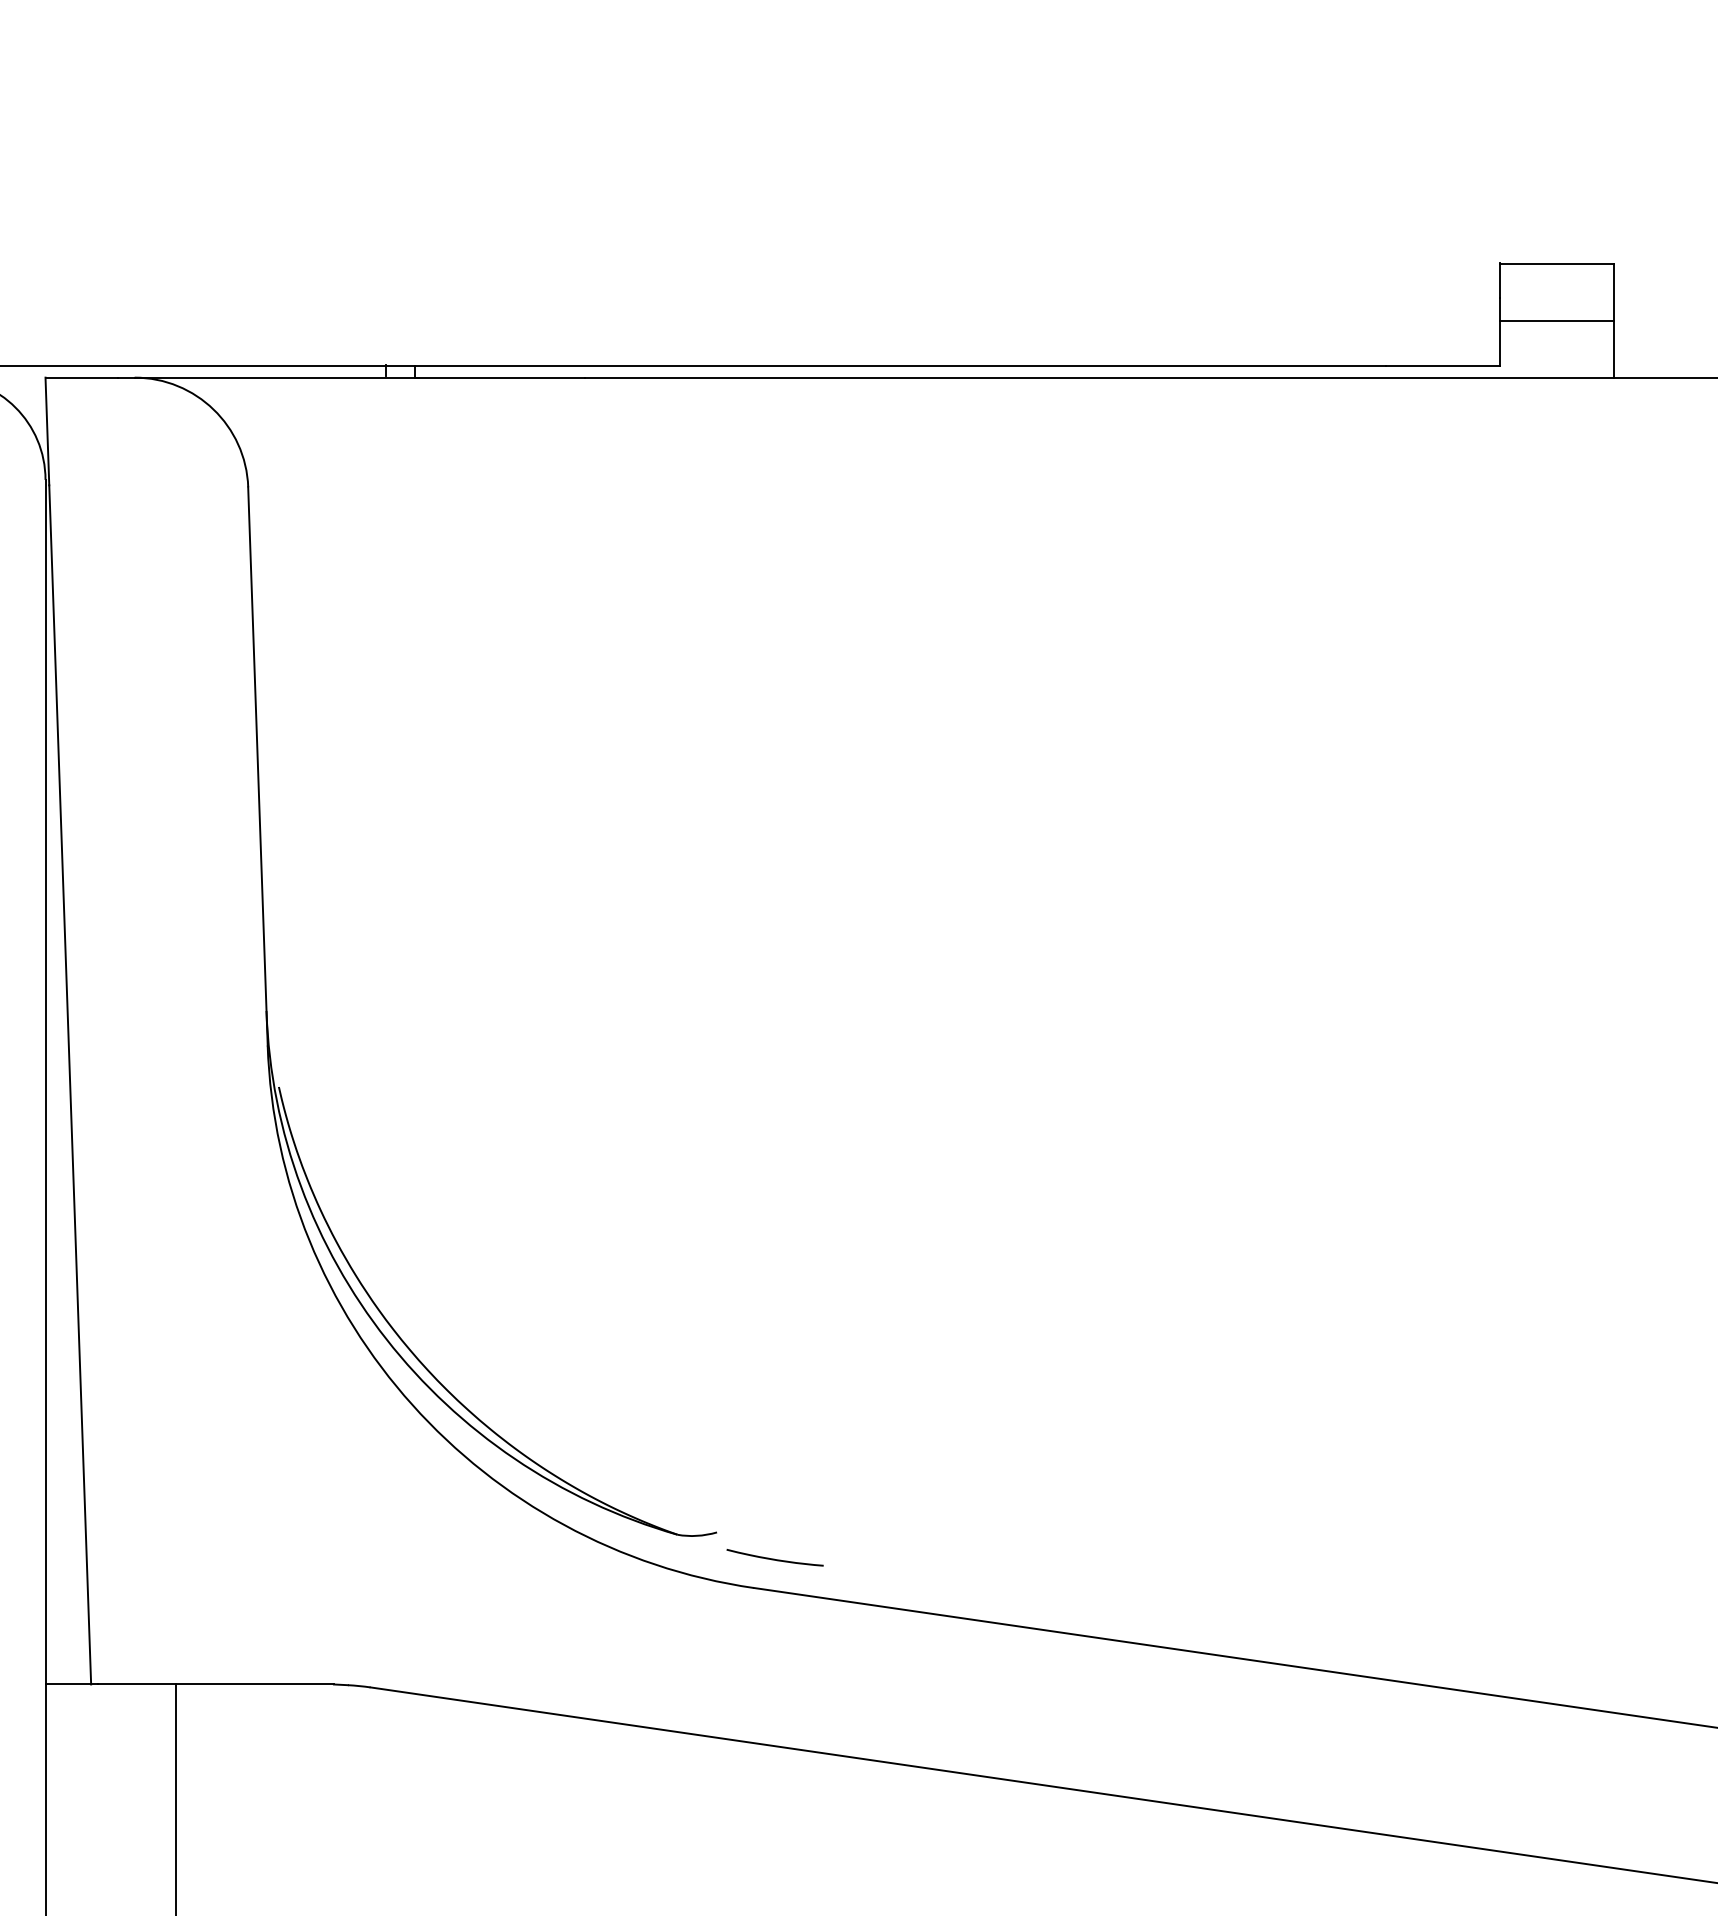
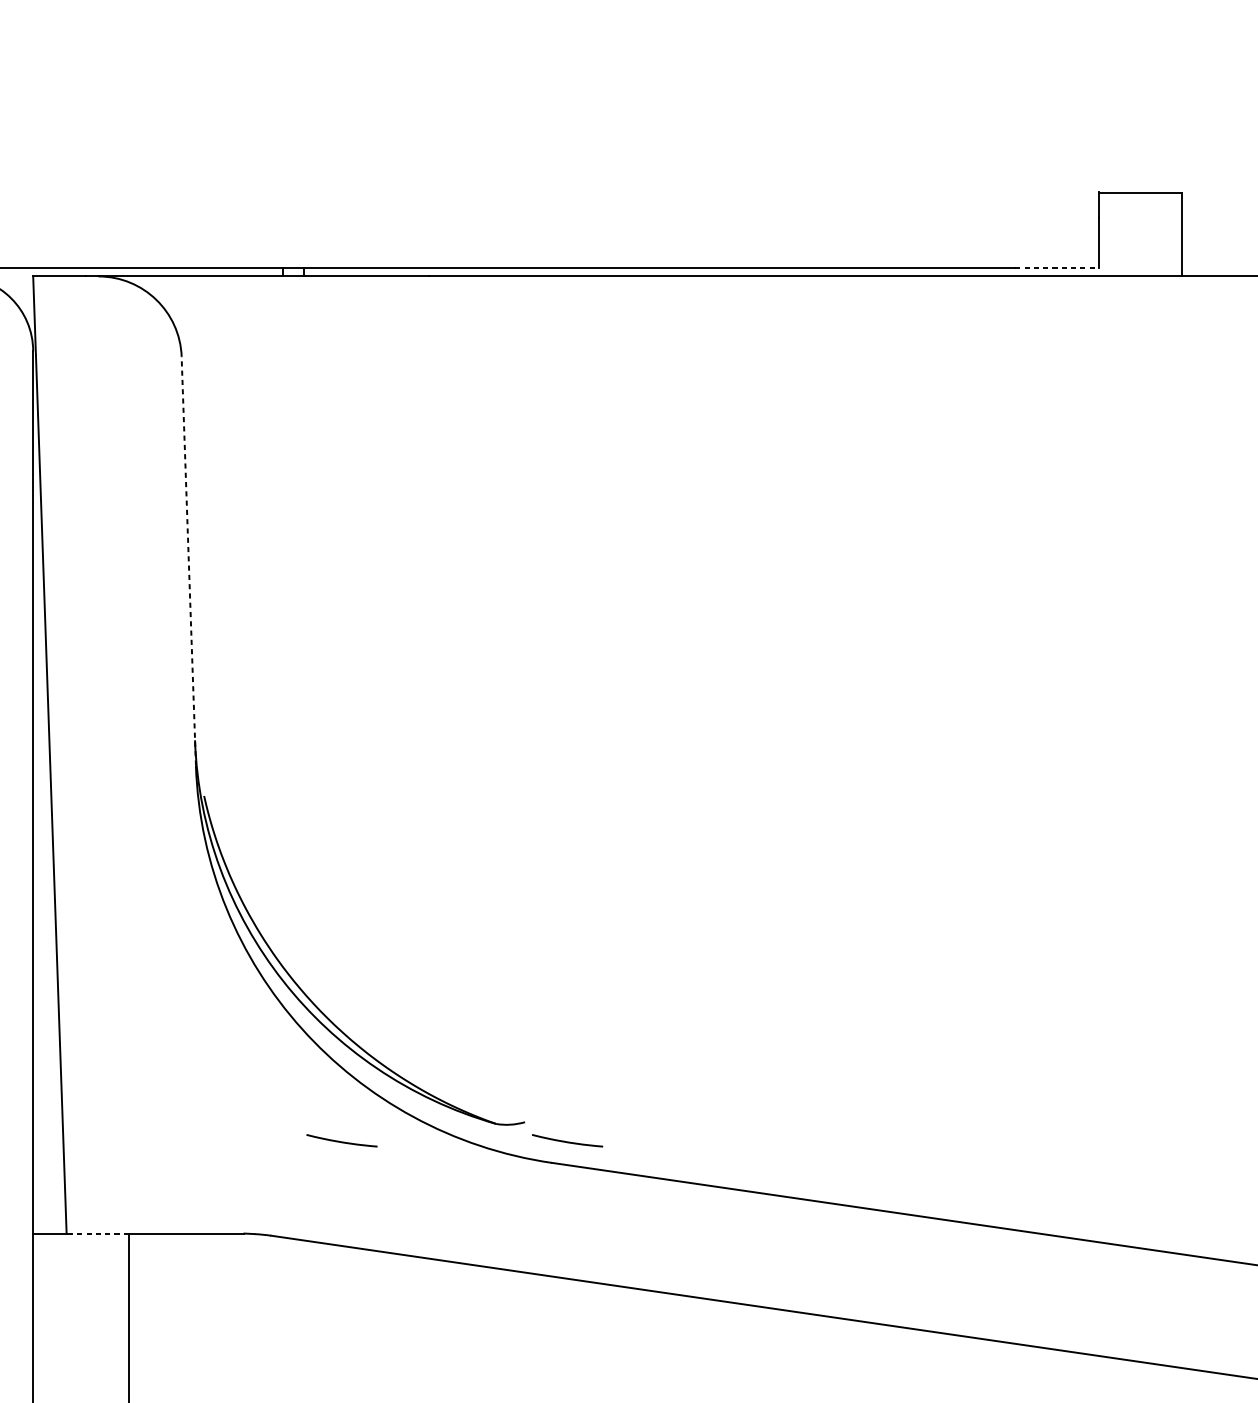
line: (1556, 320) -> (1139, 234), removed
line: (1443, 366) -> (1057, 268), solid -> dashed
line: (257, 765) -> (188, 560), solid -> dashed
curve: (466, 1558) -> (341, 1141), added
line: (136, 1684) -> (99, 1233), solid -> dashed

